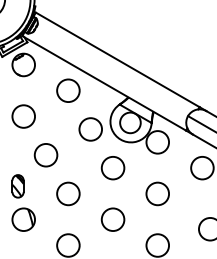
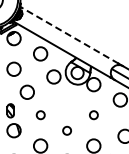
line: (116, 59) -> (69, 35), solid -> dashed
circle: (111, 167) -> (66, 99), removed
circle: (68, 192) -> (40, 114), size x0.6
circle: (157, 192) -> (93, 114), size x0.6
circle: (111, 219) -> (66, 130), size x0.6

